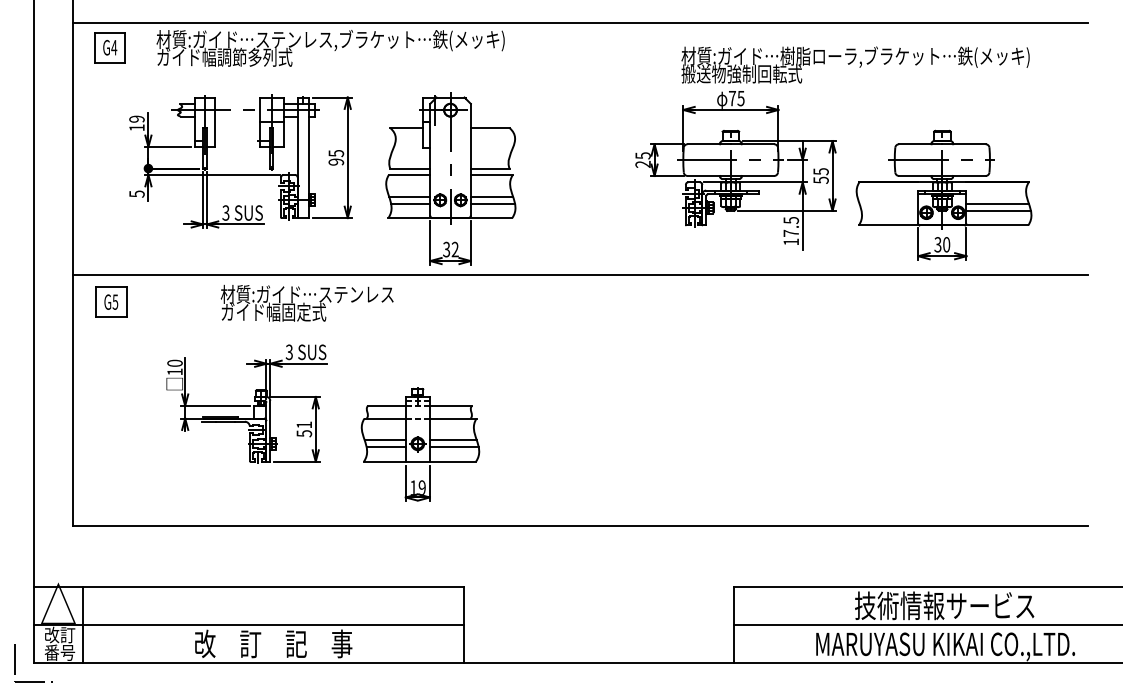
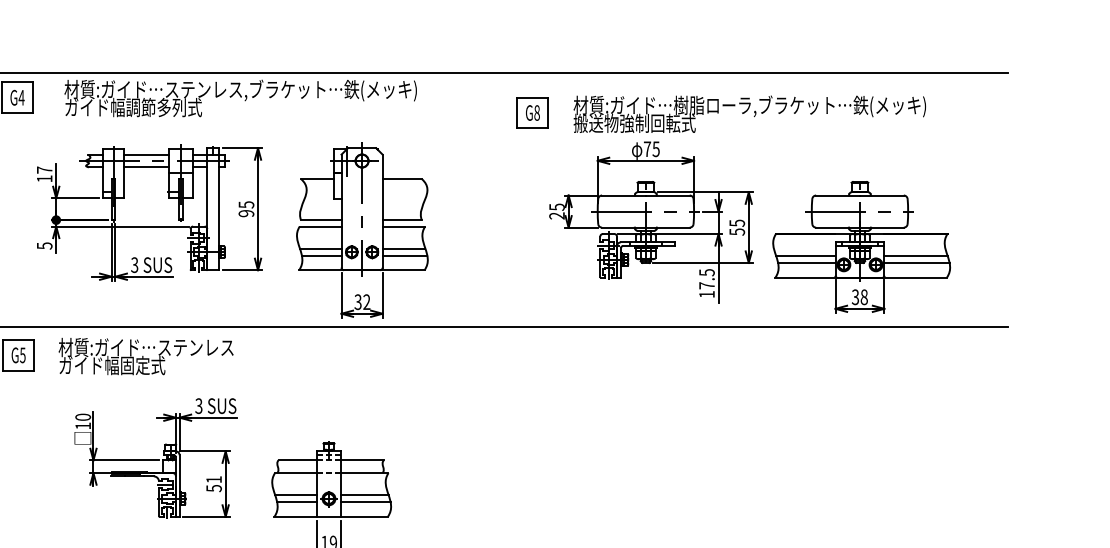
part: (619, 62) -> (533, 112), added
text: (855, 64) -> (749, 113), moved
line: (237, 103) -> (146, 154), added
line: (237, 116) -> (146, 167), added
text: (136, 118) -> (44, 169), 19 -> 17
line: (888, 204) -> (805, 256), added
line: (889, 211) -> (806, 263), added
text: (946, 244) -> (864, 296), 30 -> 38
text: (306, 302) -> (145, 355), moved

